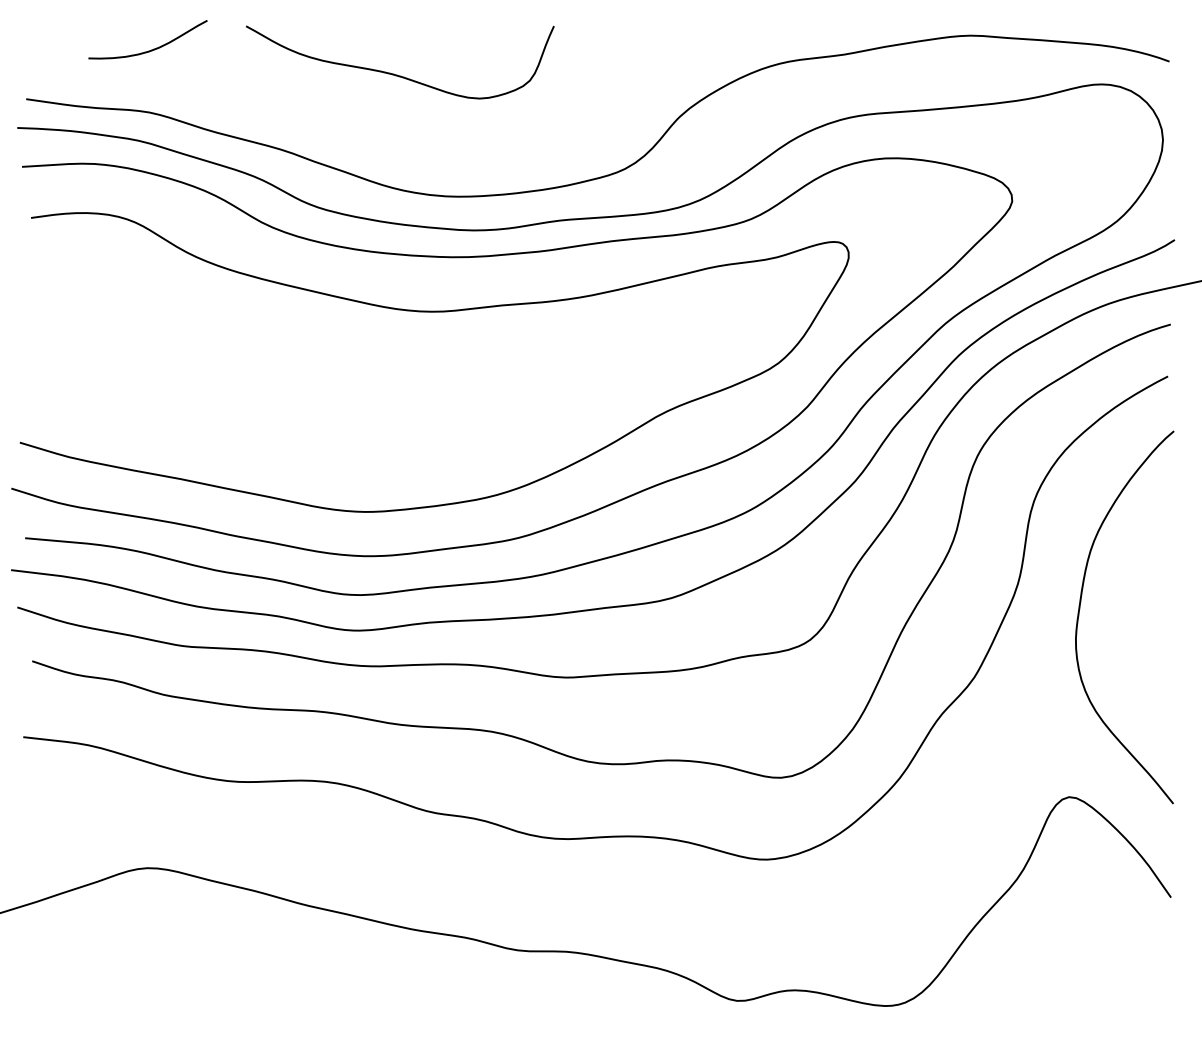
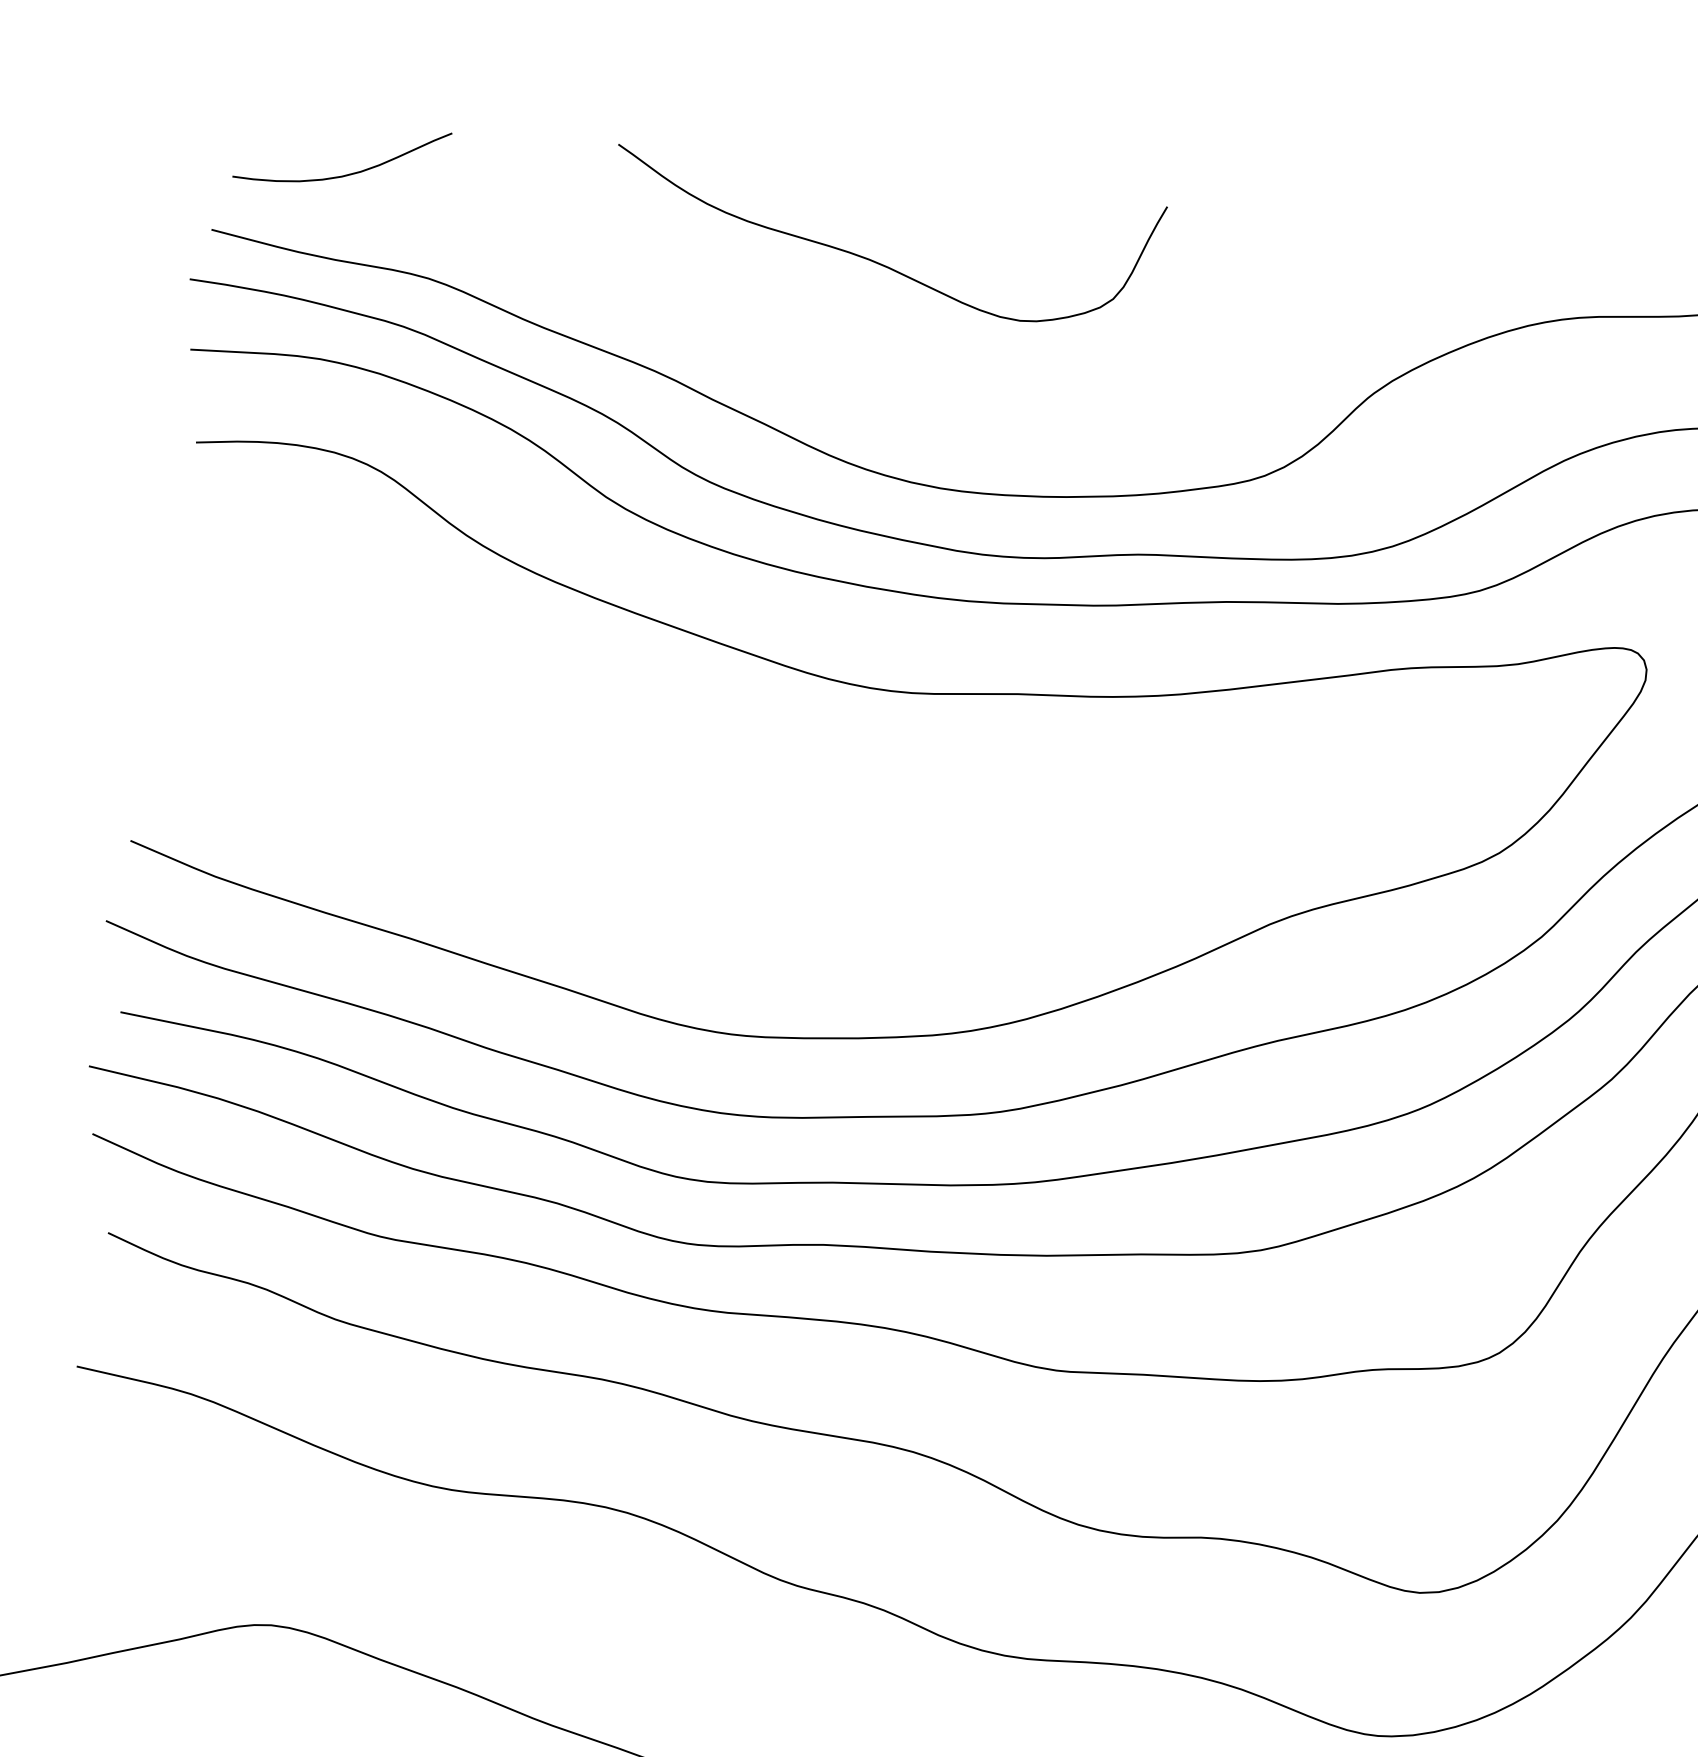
curve: (151, 49) -> (346, 173), moved

